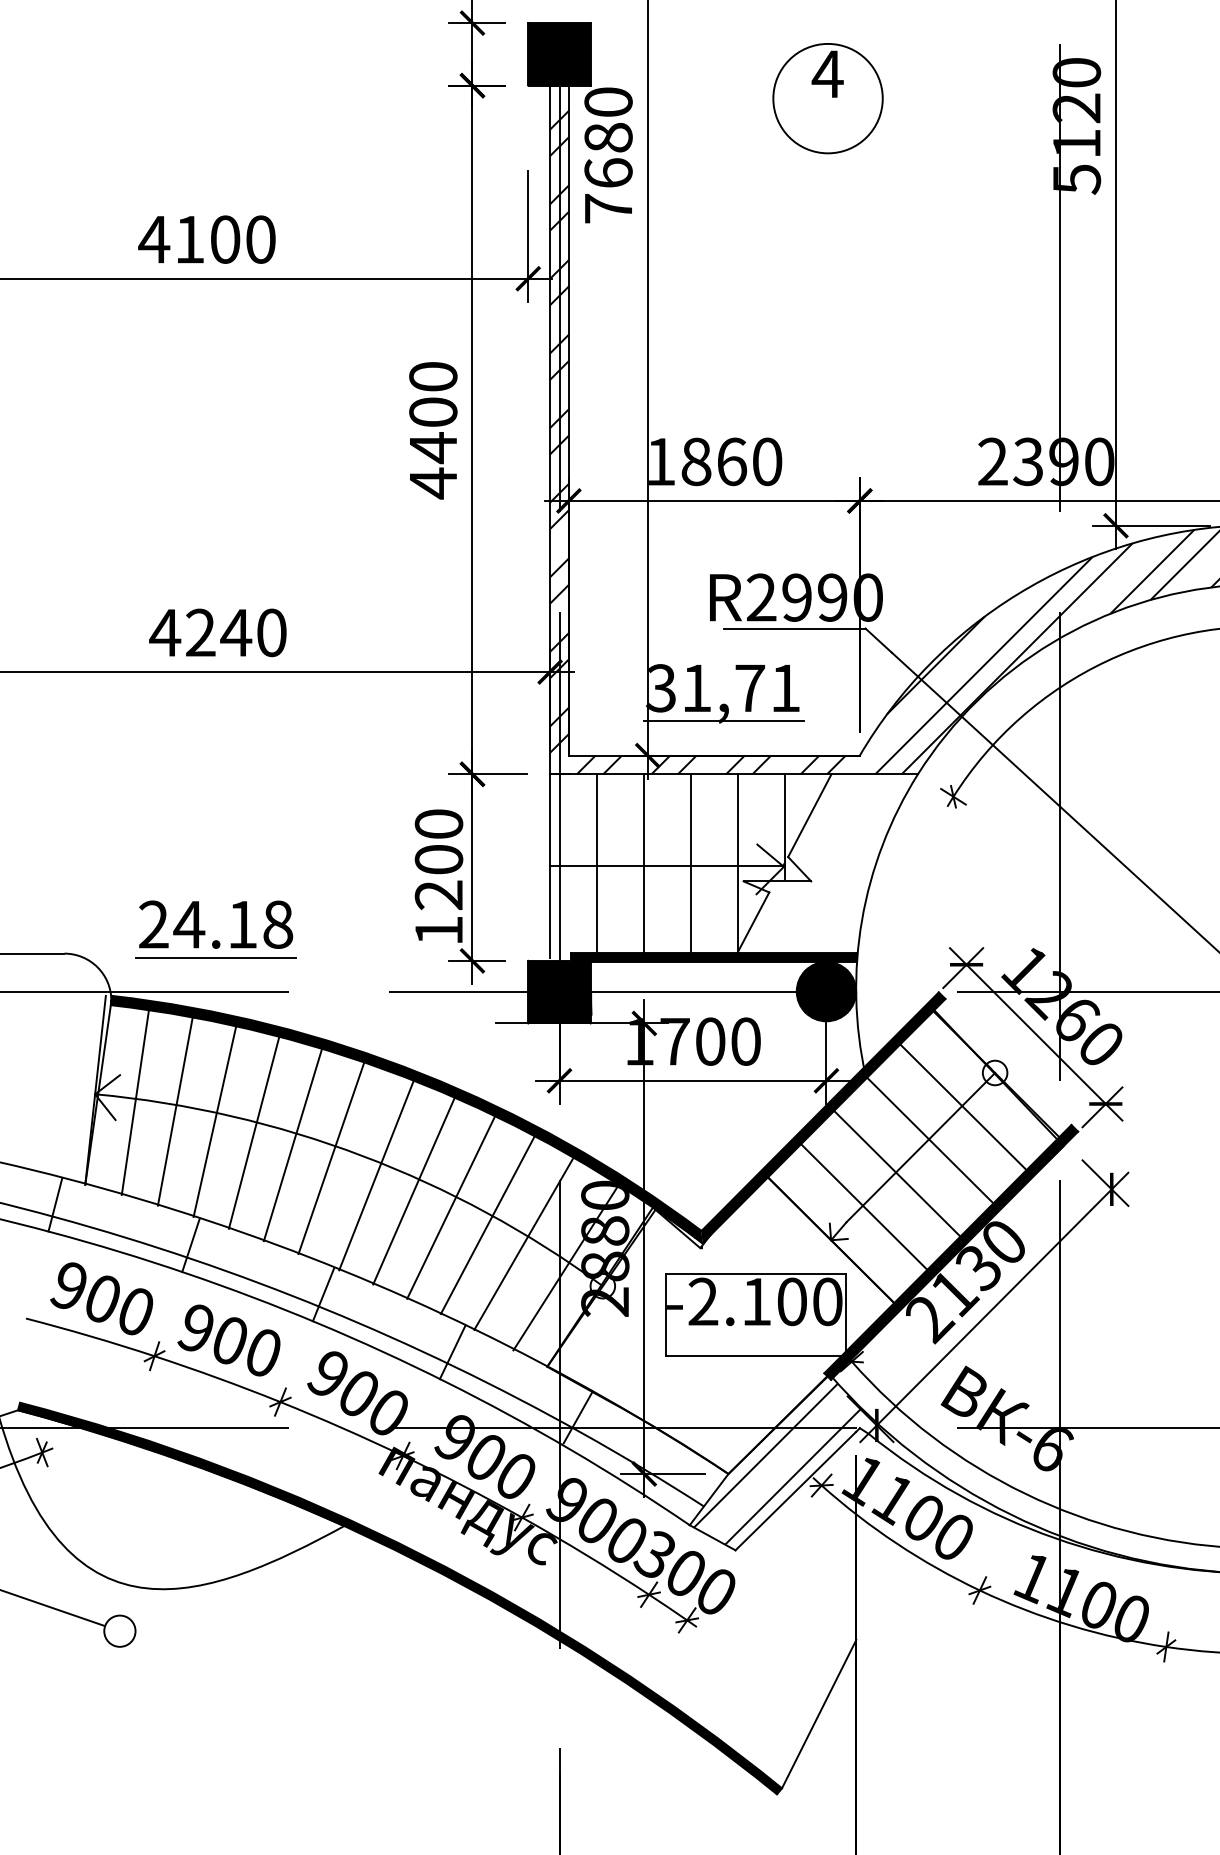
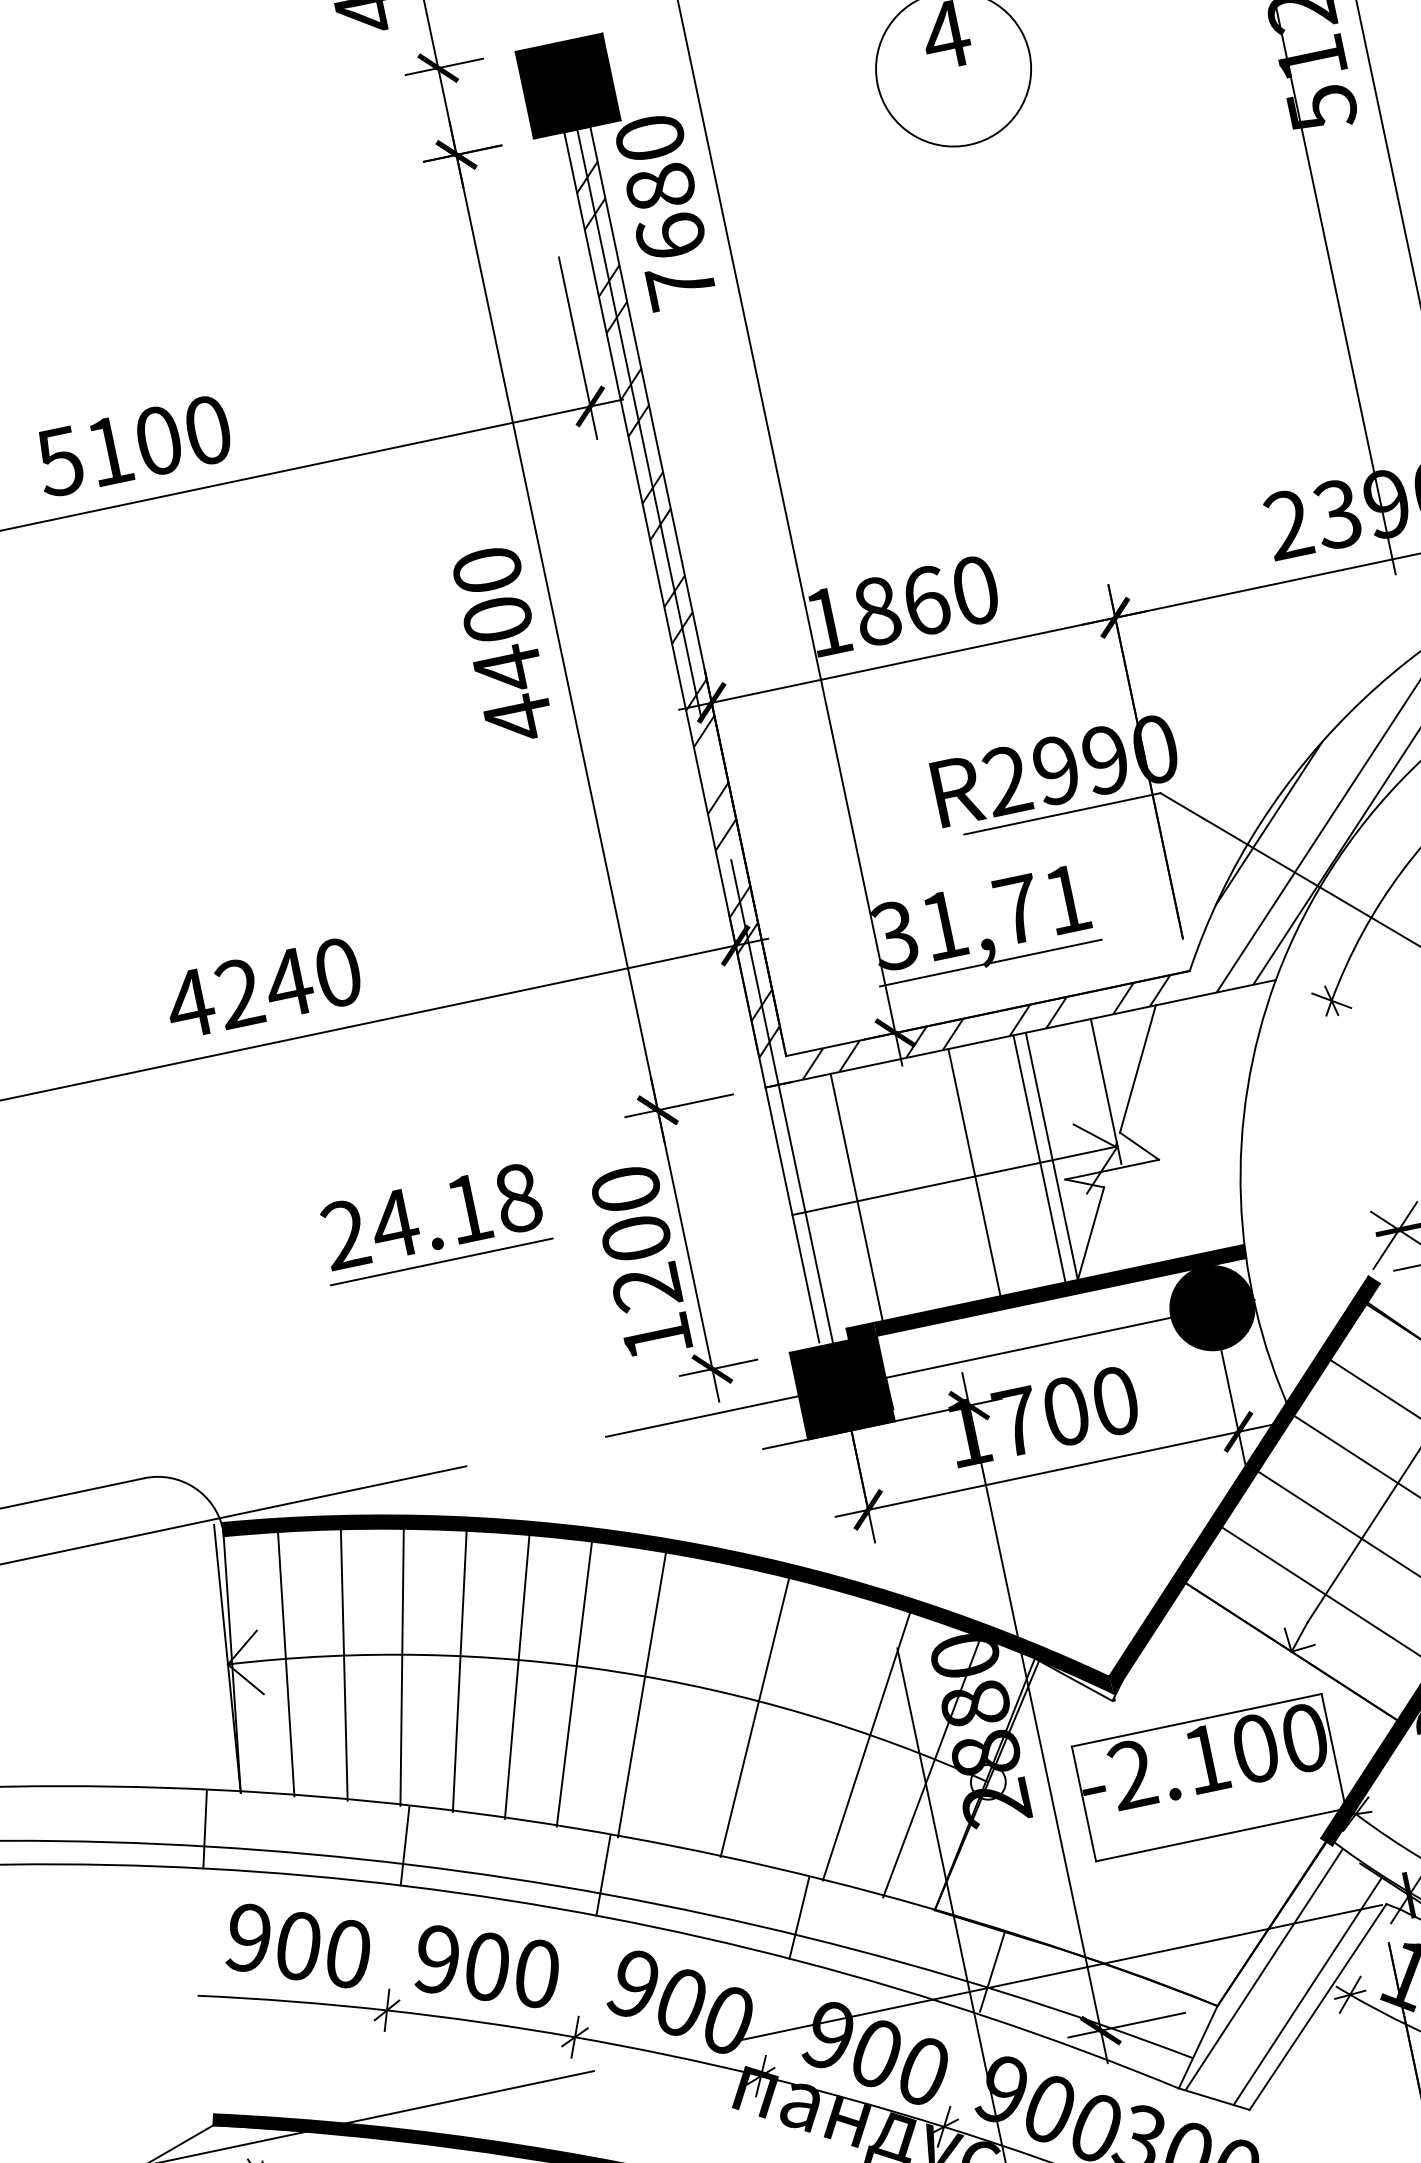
text: (154, 239) -> (60, 461), 4100 -> 5100
line: (643, 866) -> (974, 1177), moved
line: (690, 866) -> (1039, 1163), moved
part: (205, 930) -> (418, 1227), moved
line: (414, 1188) -> (698, 1701), removed
line: (488, 1223) -> (811, 1728), removed

